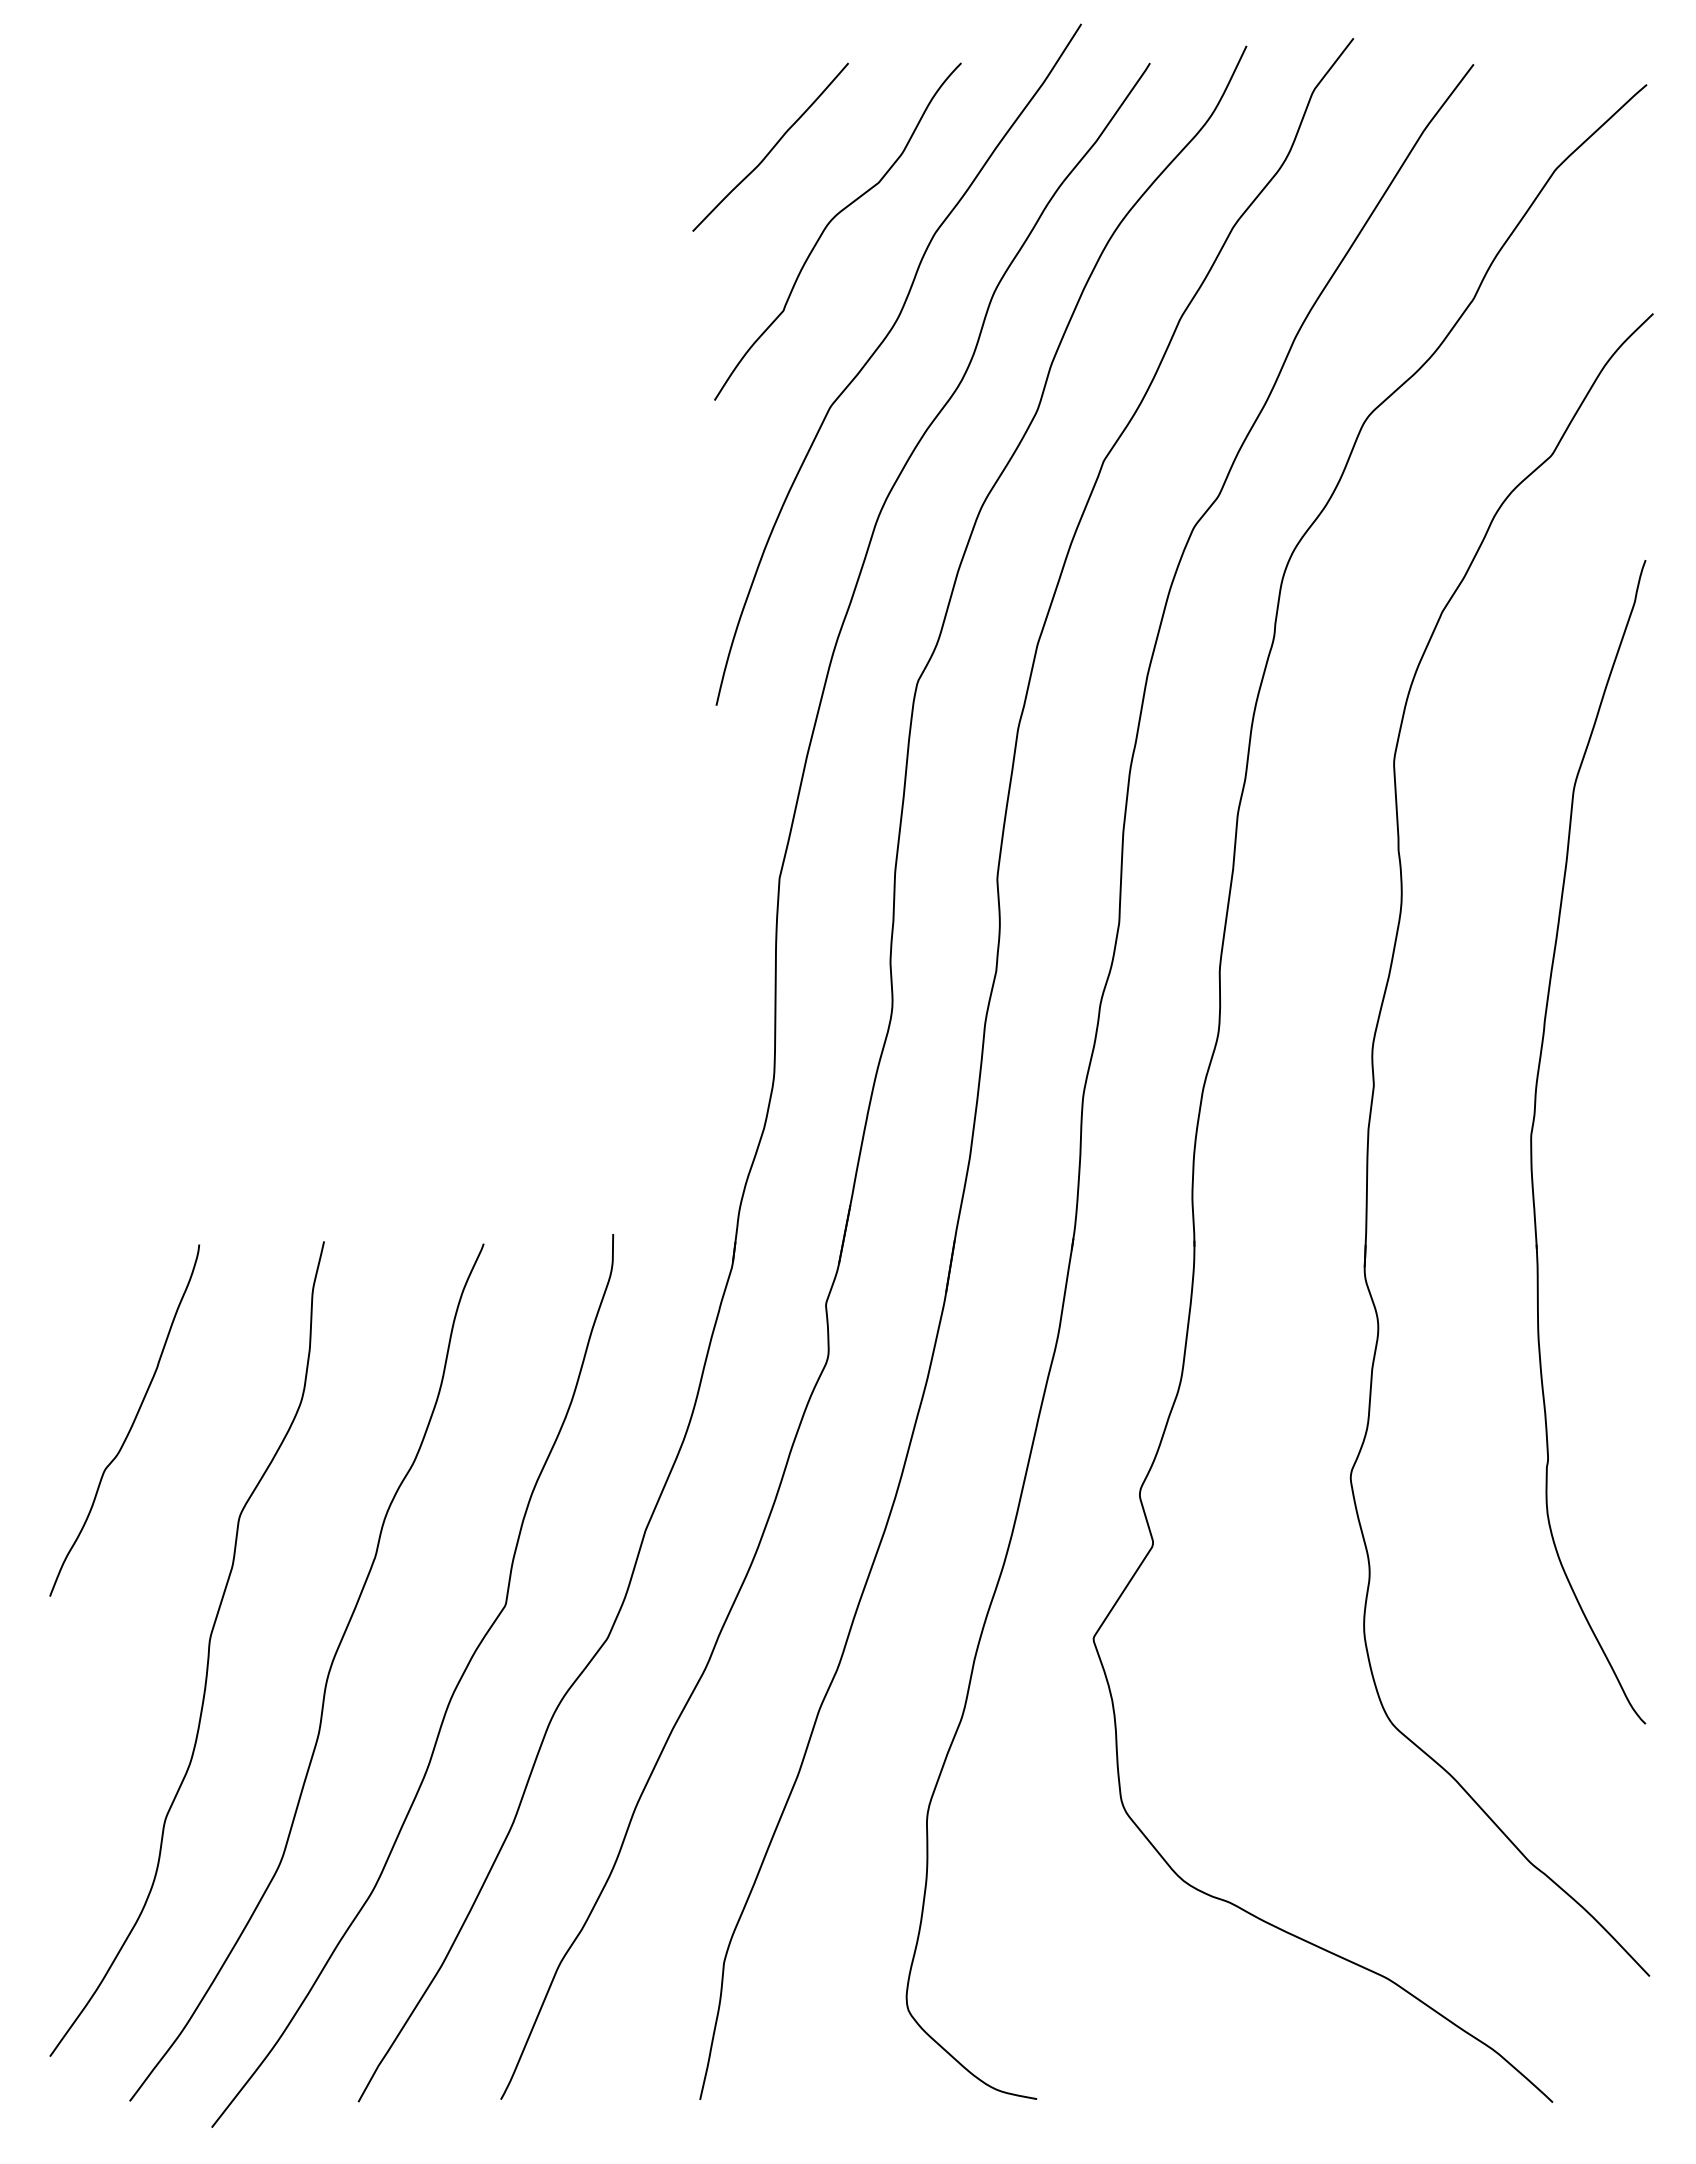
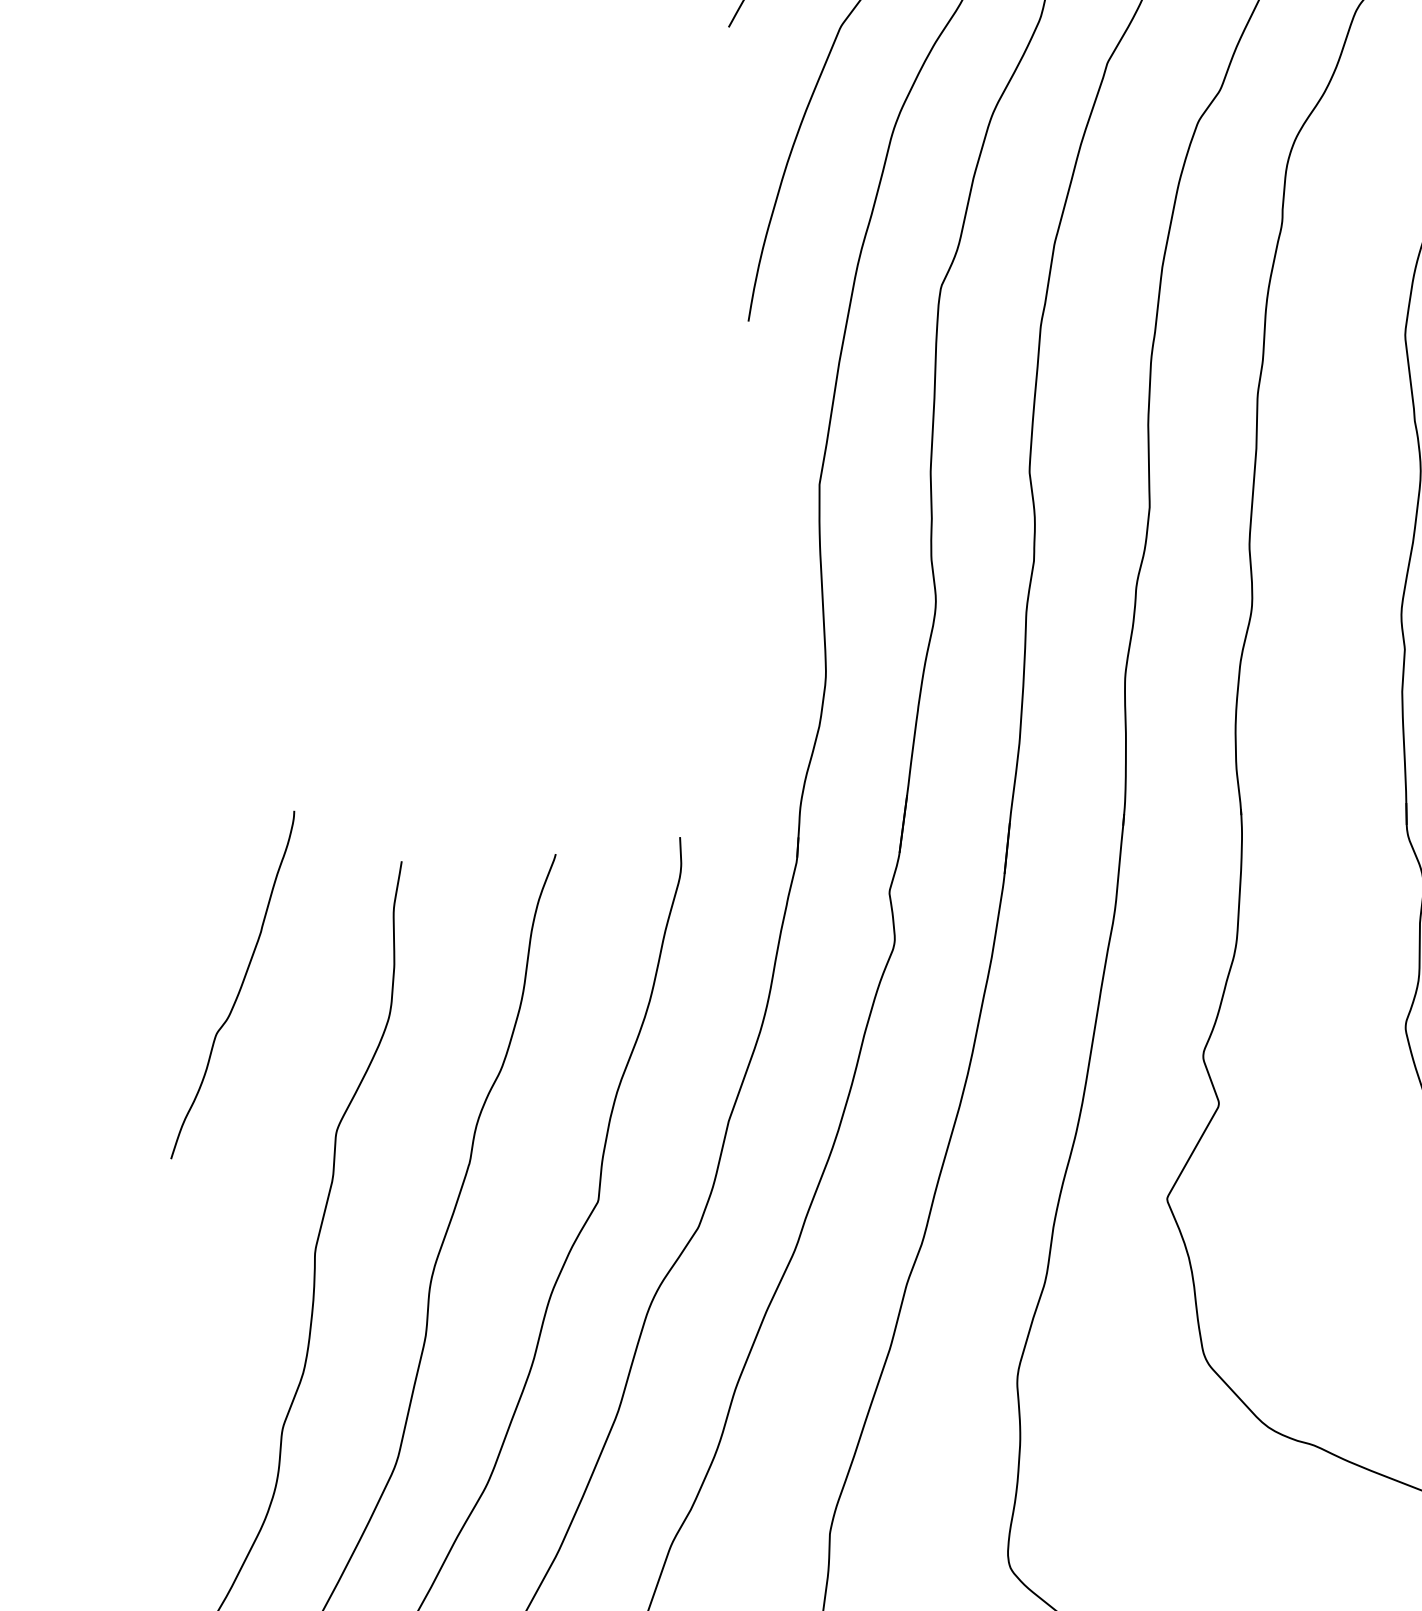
curve: (131, 1424) -> (239, 988), moved

